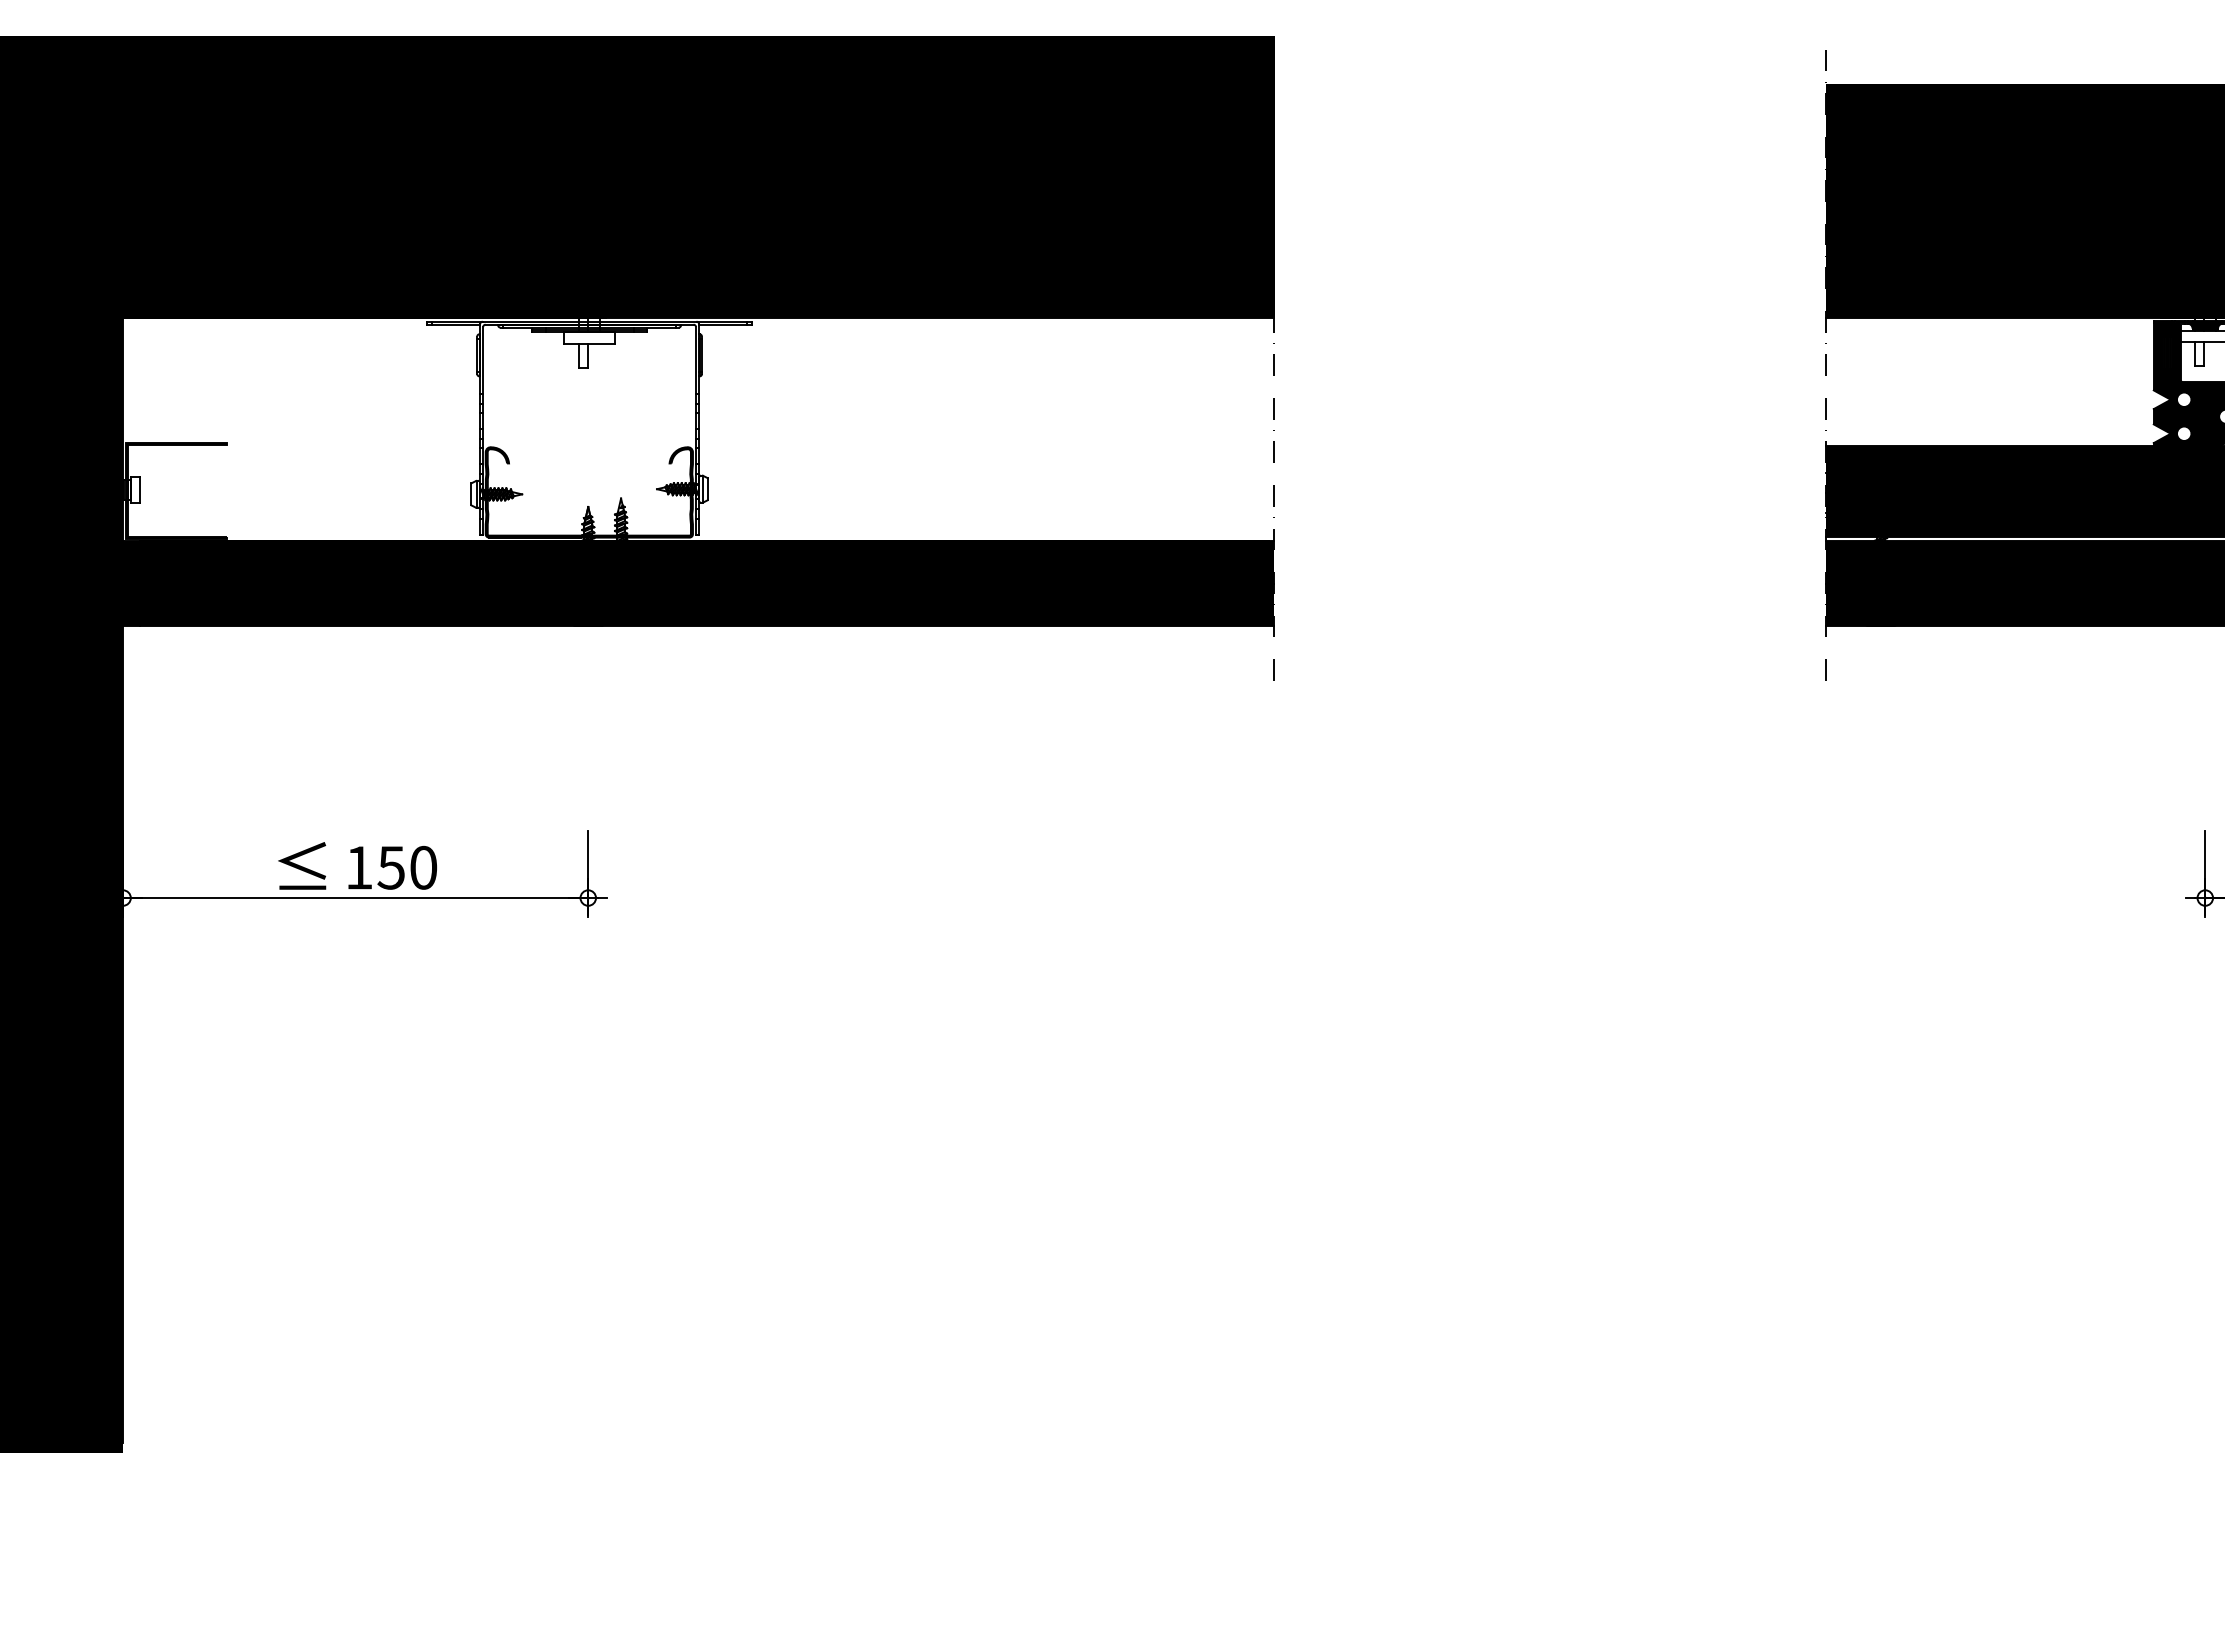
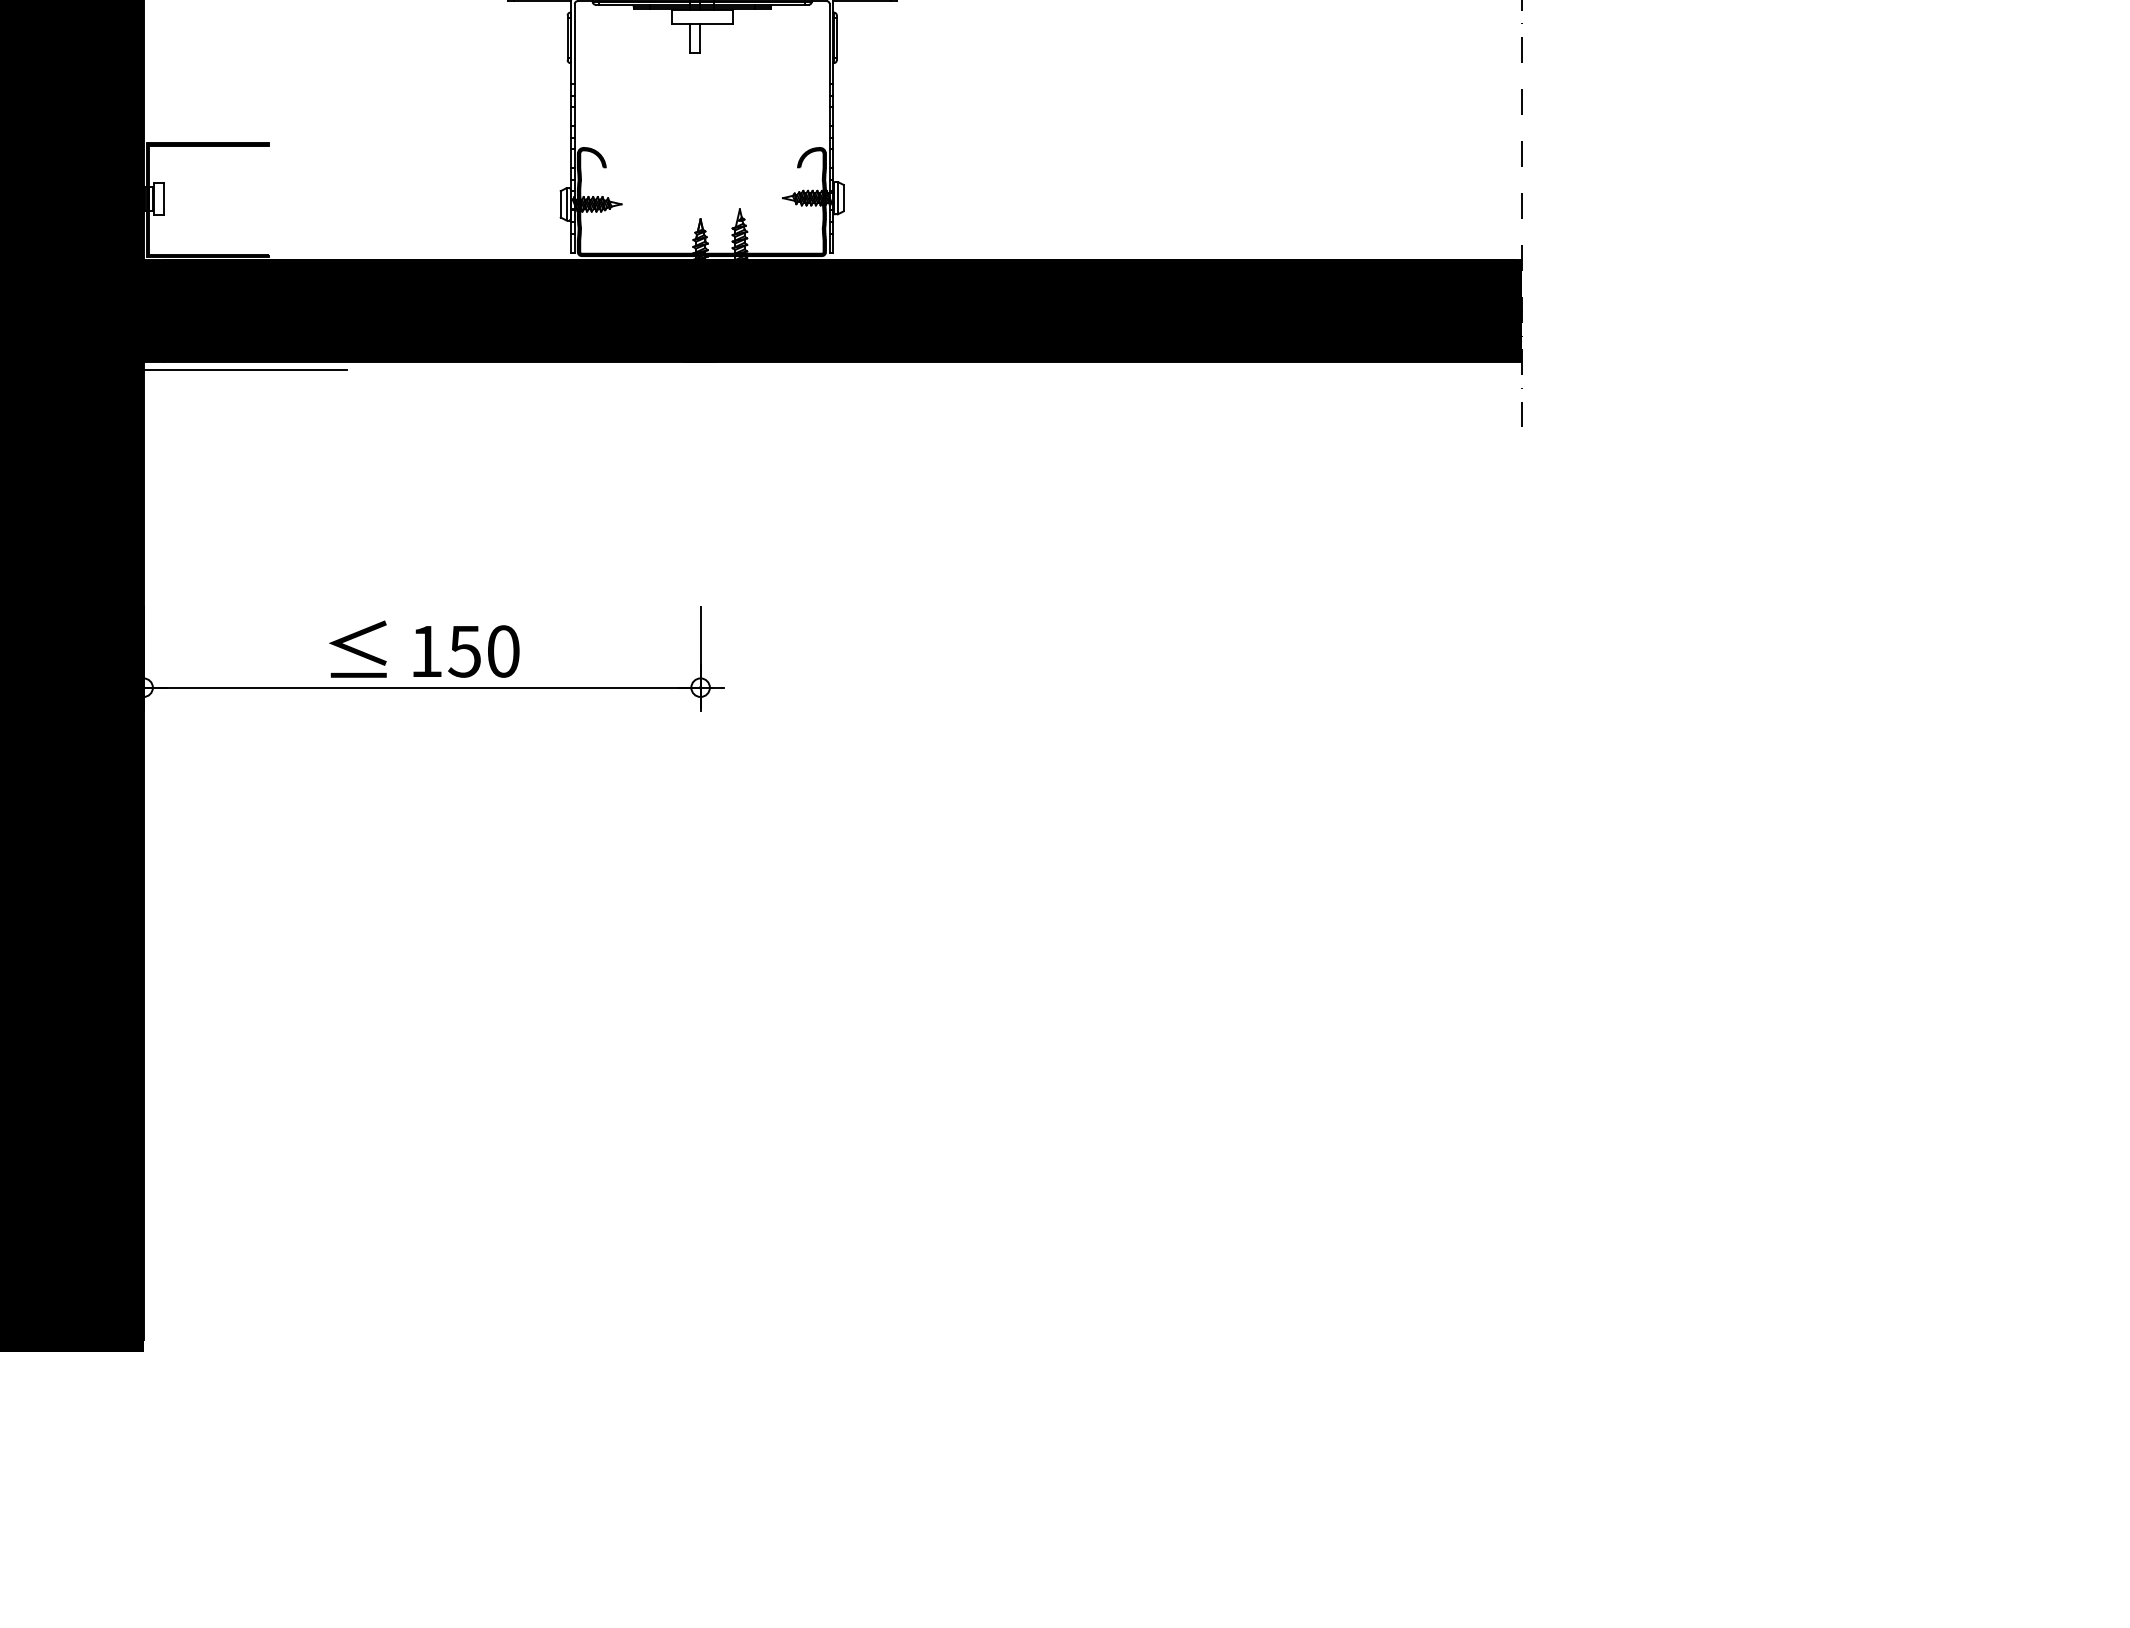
line: (208, 632) -> (245, 369), added

